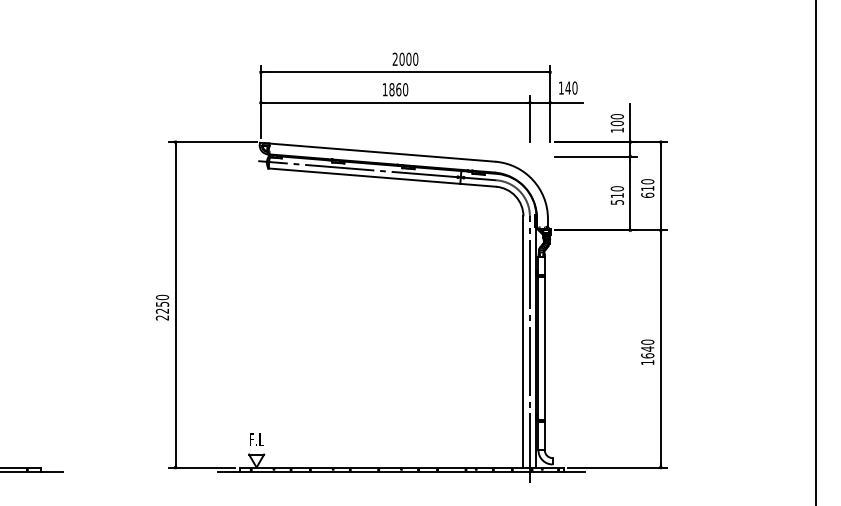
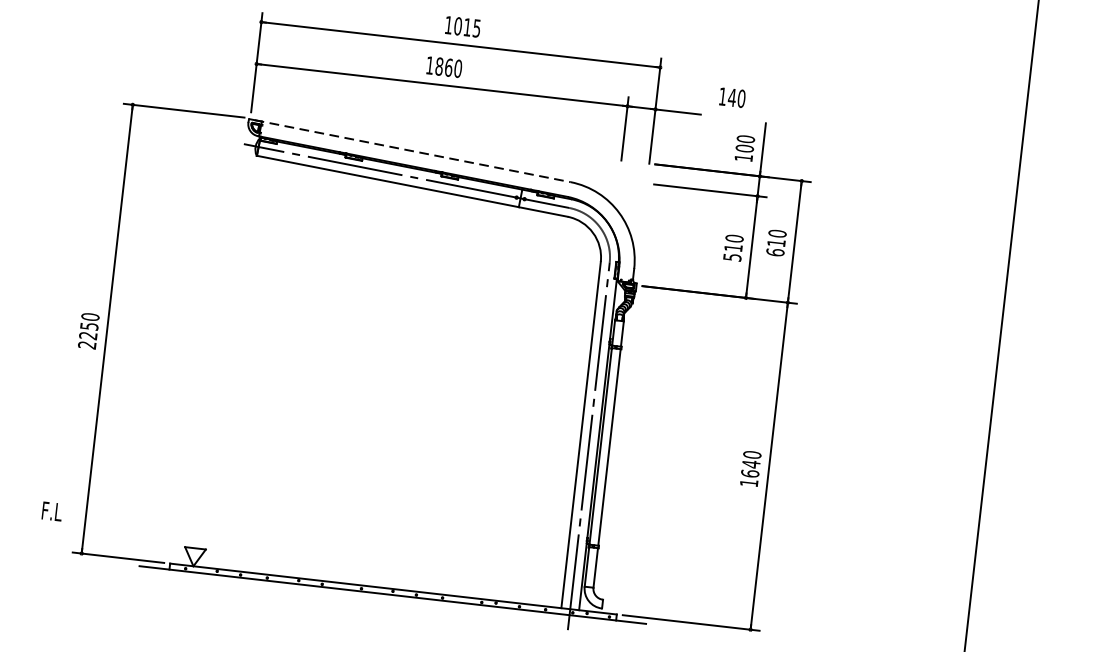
text: (405, 58) -> (462, 25), 2000 -> 1015
text: (568, 87) -> (732, 96), moved
line: (380, 152) -> (413, 151), solid -> dashed
text: (256, 439) -> (51, 510), moved

